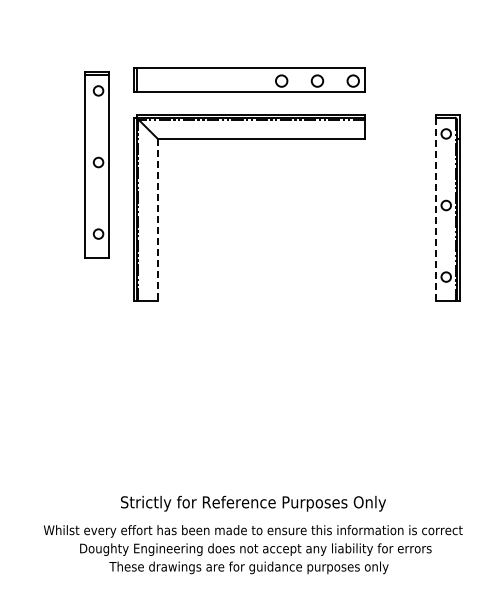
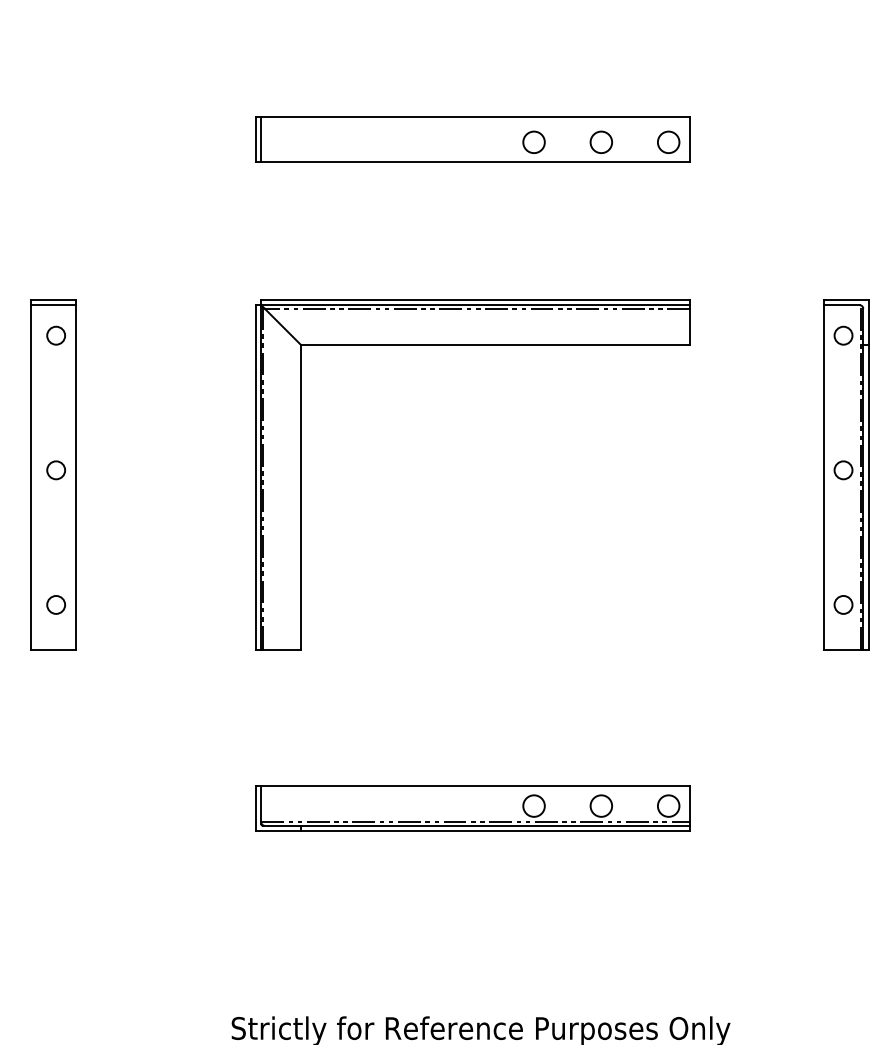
part: (249, 79) -> (473, 139), moved
part: (96, 164) -> (52, 474), moved
line: (435, 209) -> (823, 477), dashed -> solid
line: (157, 220) -> (300, 498), dashed -> solid
part: (249, 385) -> (473, 808), added

